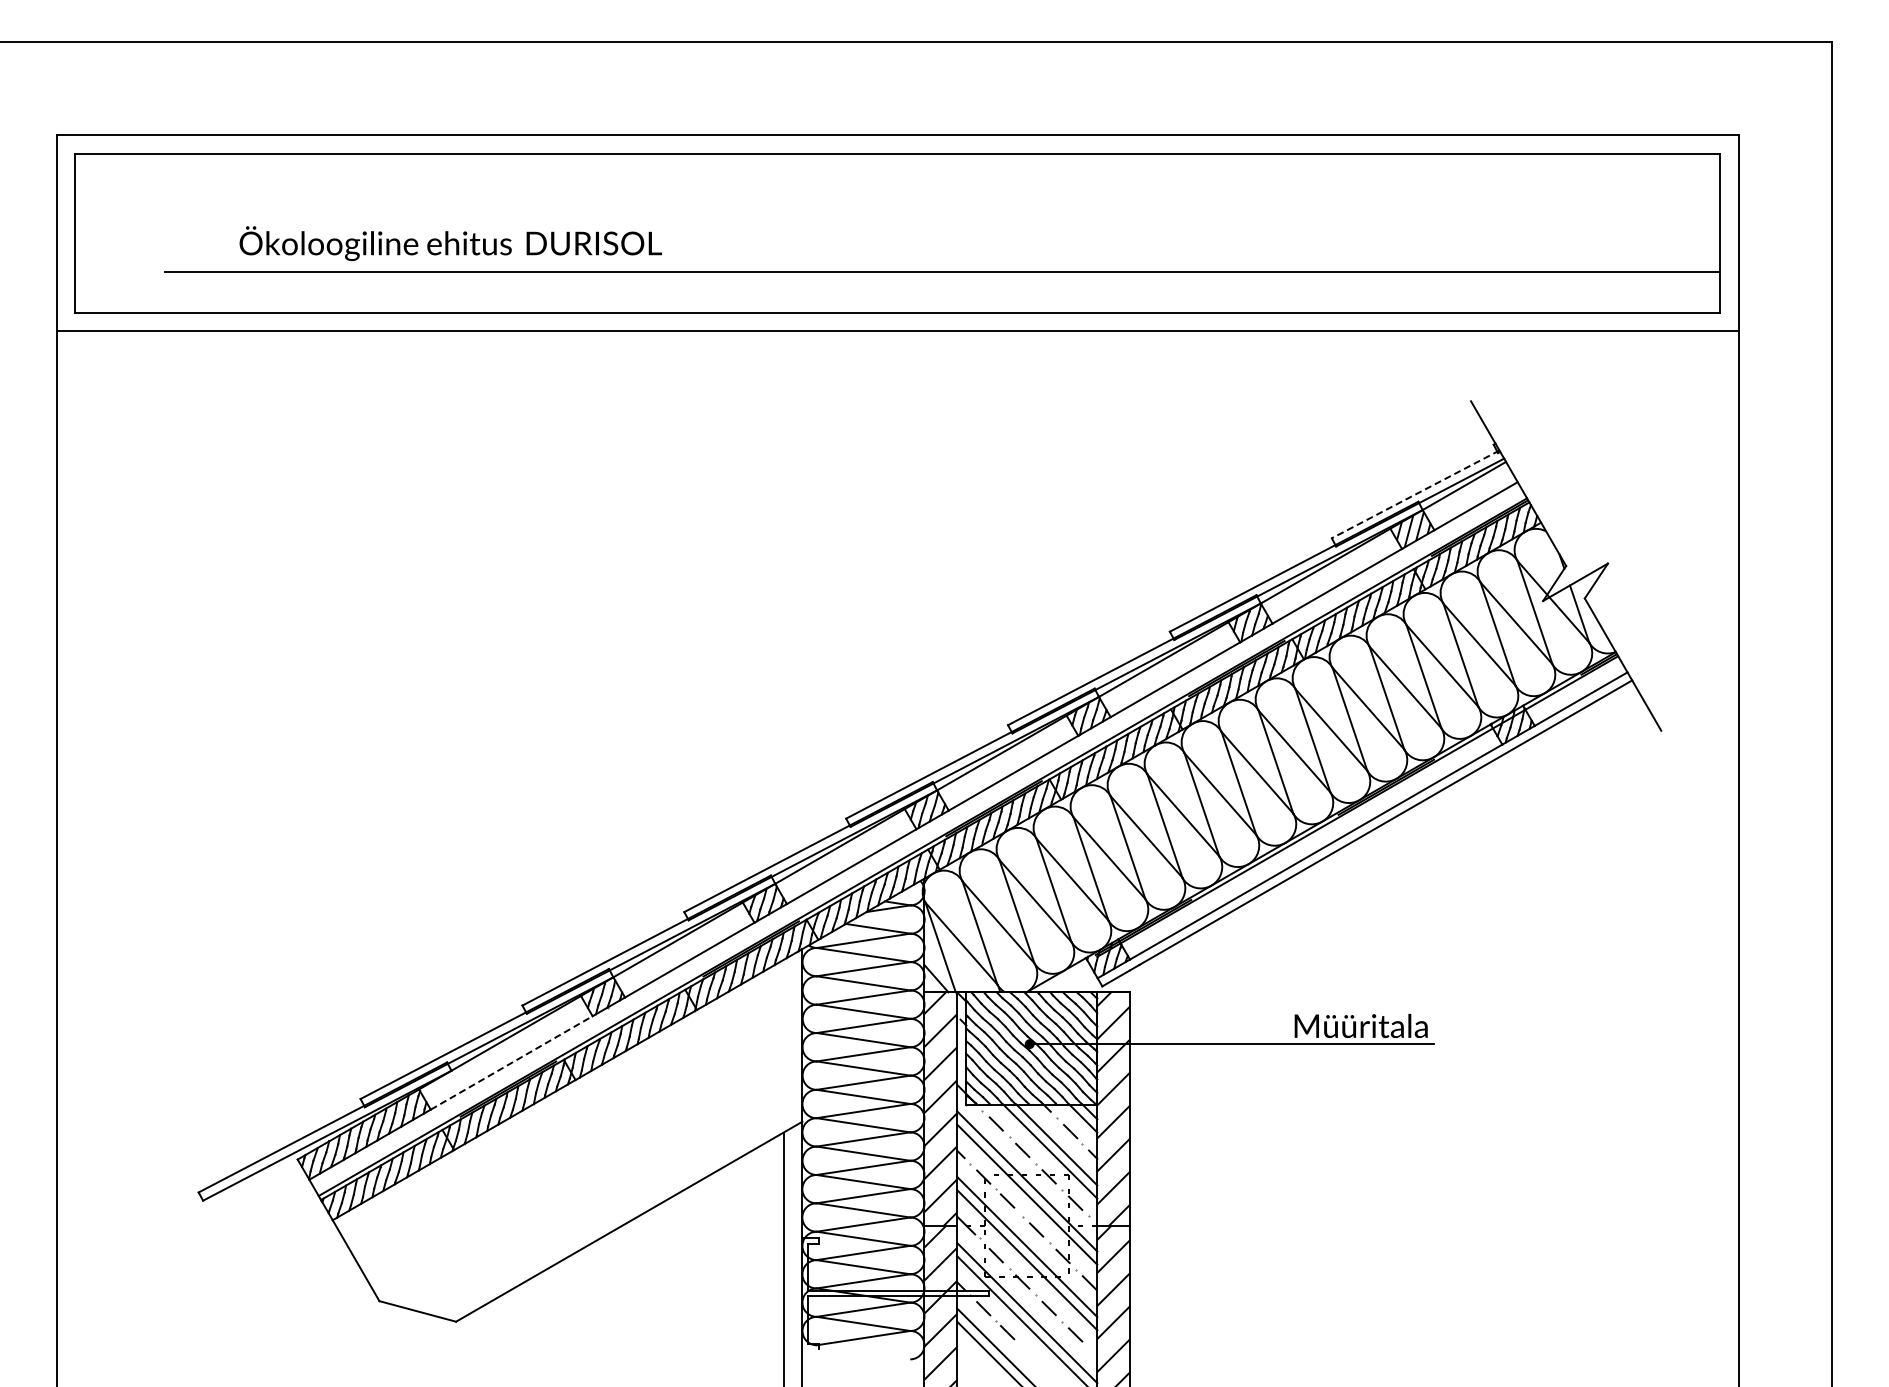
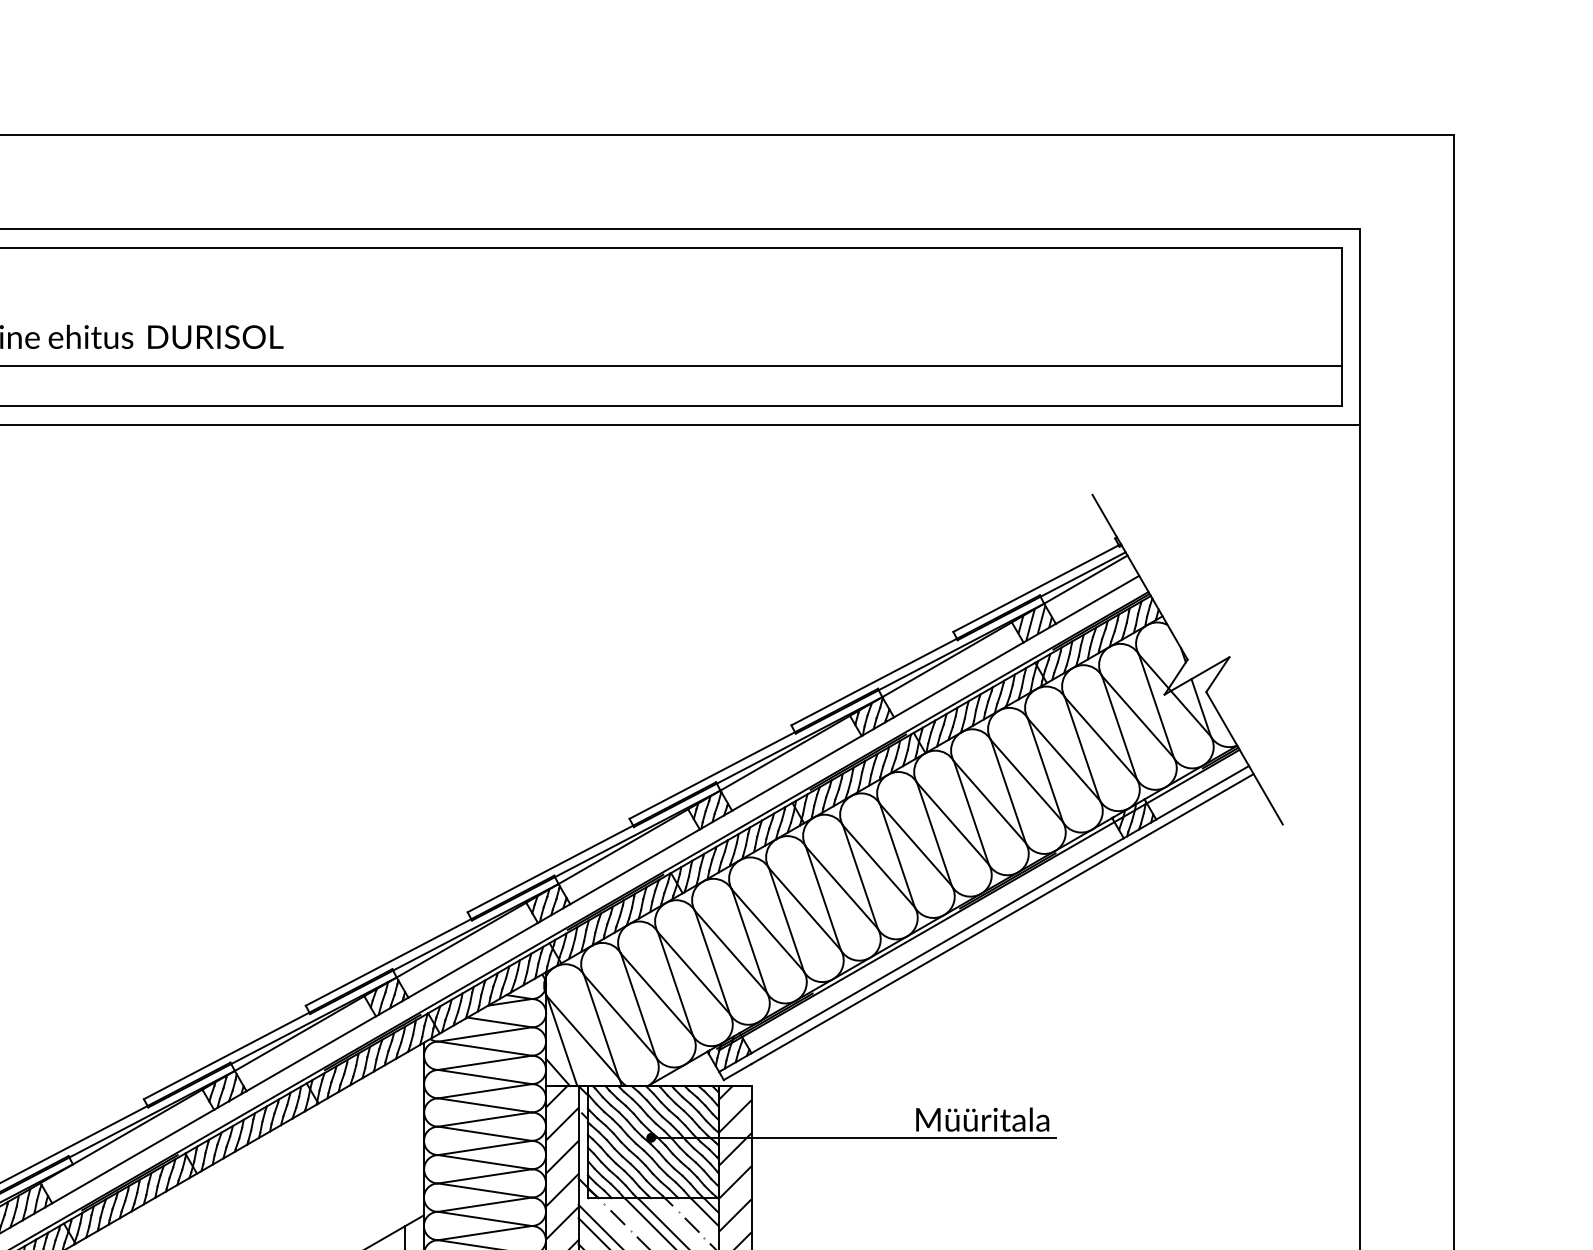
line: (1415, 494) -> (1036, 588), dashed -> solid
line: (512, 1062) -> (133, 1156), dashed -> solid

